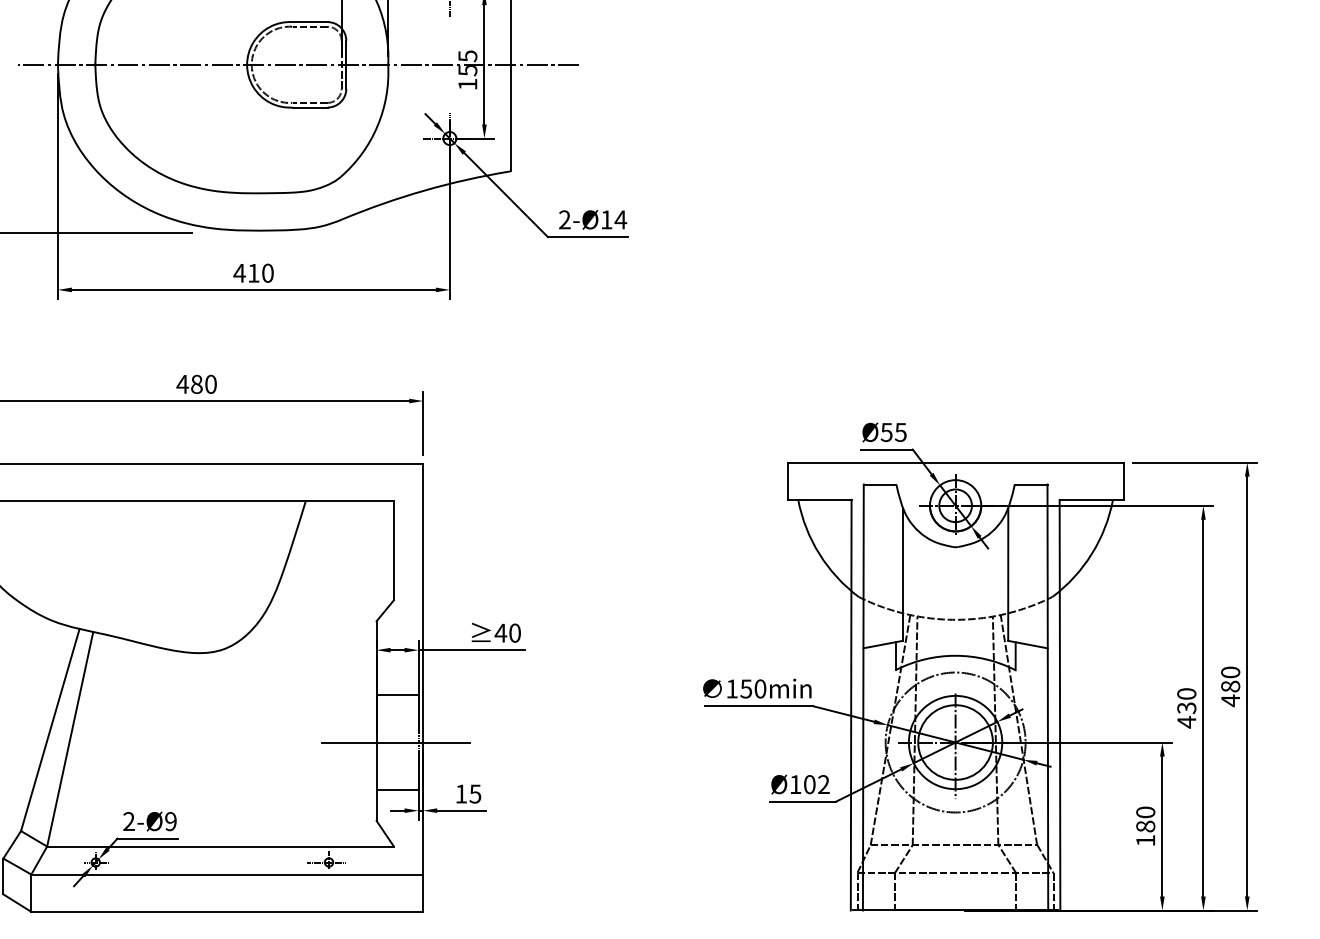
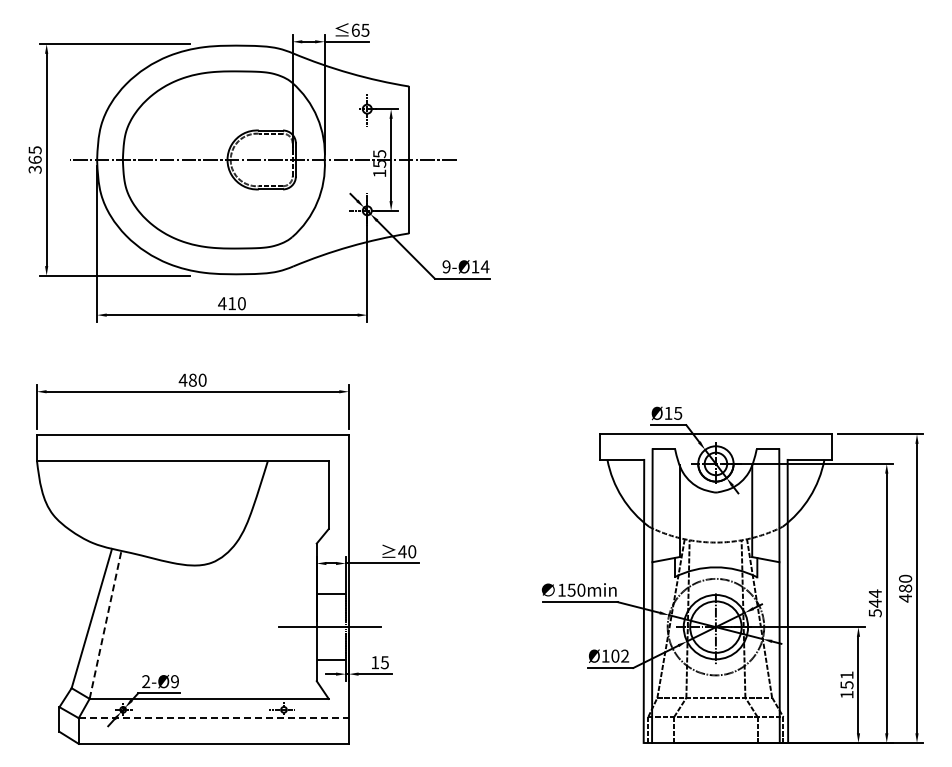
text: (564, 220) -> (446, 267), 2-Ø14 -> 9-Ø14
text: (886, 432) -> (668, 413), Ø55 -> Ø15
text: (1185, 708) -> (874, 603), 430 -> 544
line: (70, 738) -> (105, 624), solid -> dashed
text: (1145, 819) -> (846, 680), 180 -> 151
line: (228, 875) -> (214, 718), solid -> dashed

